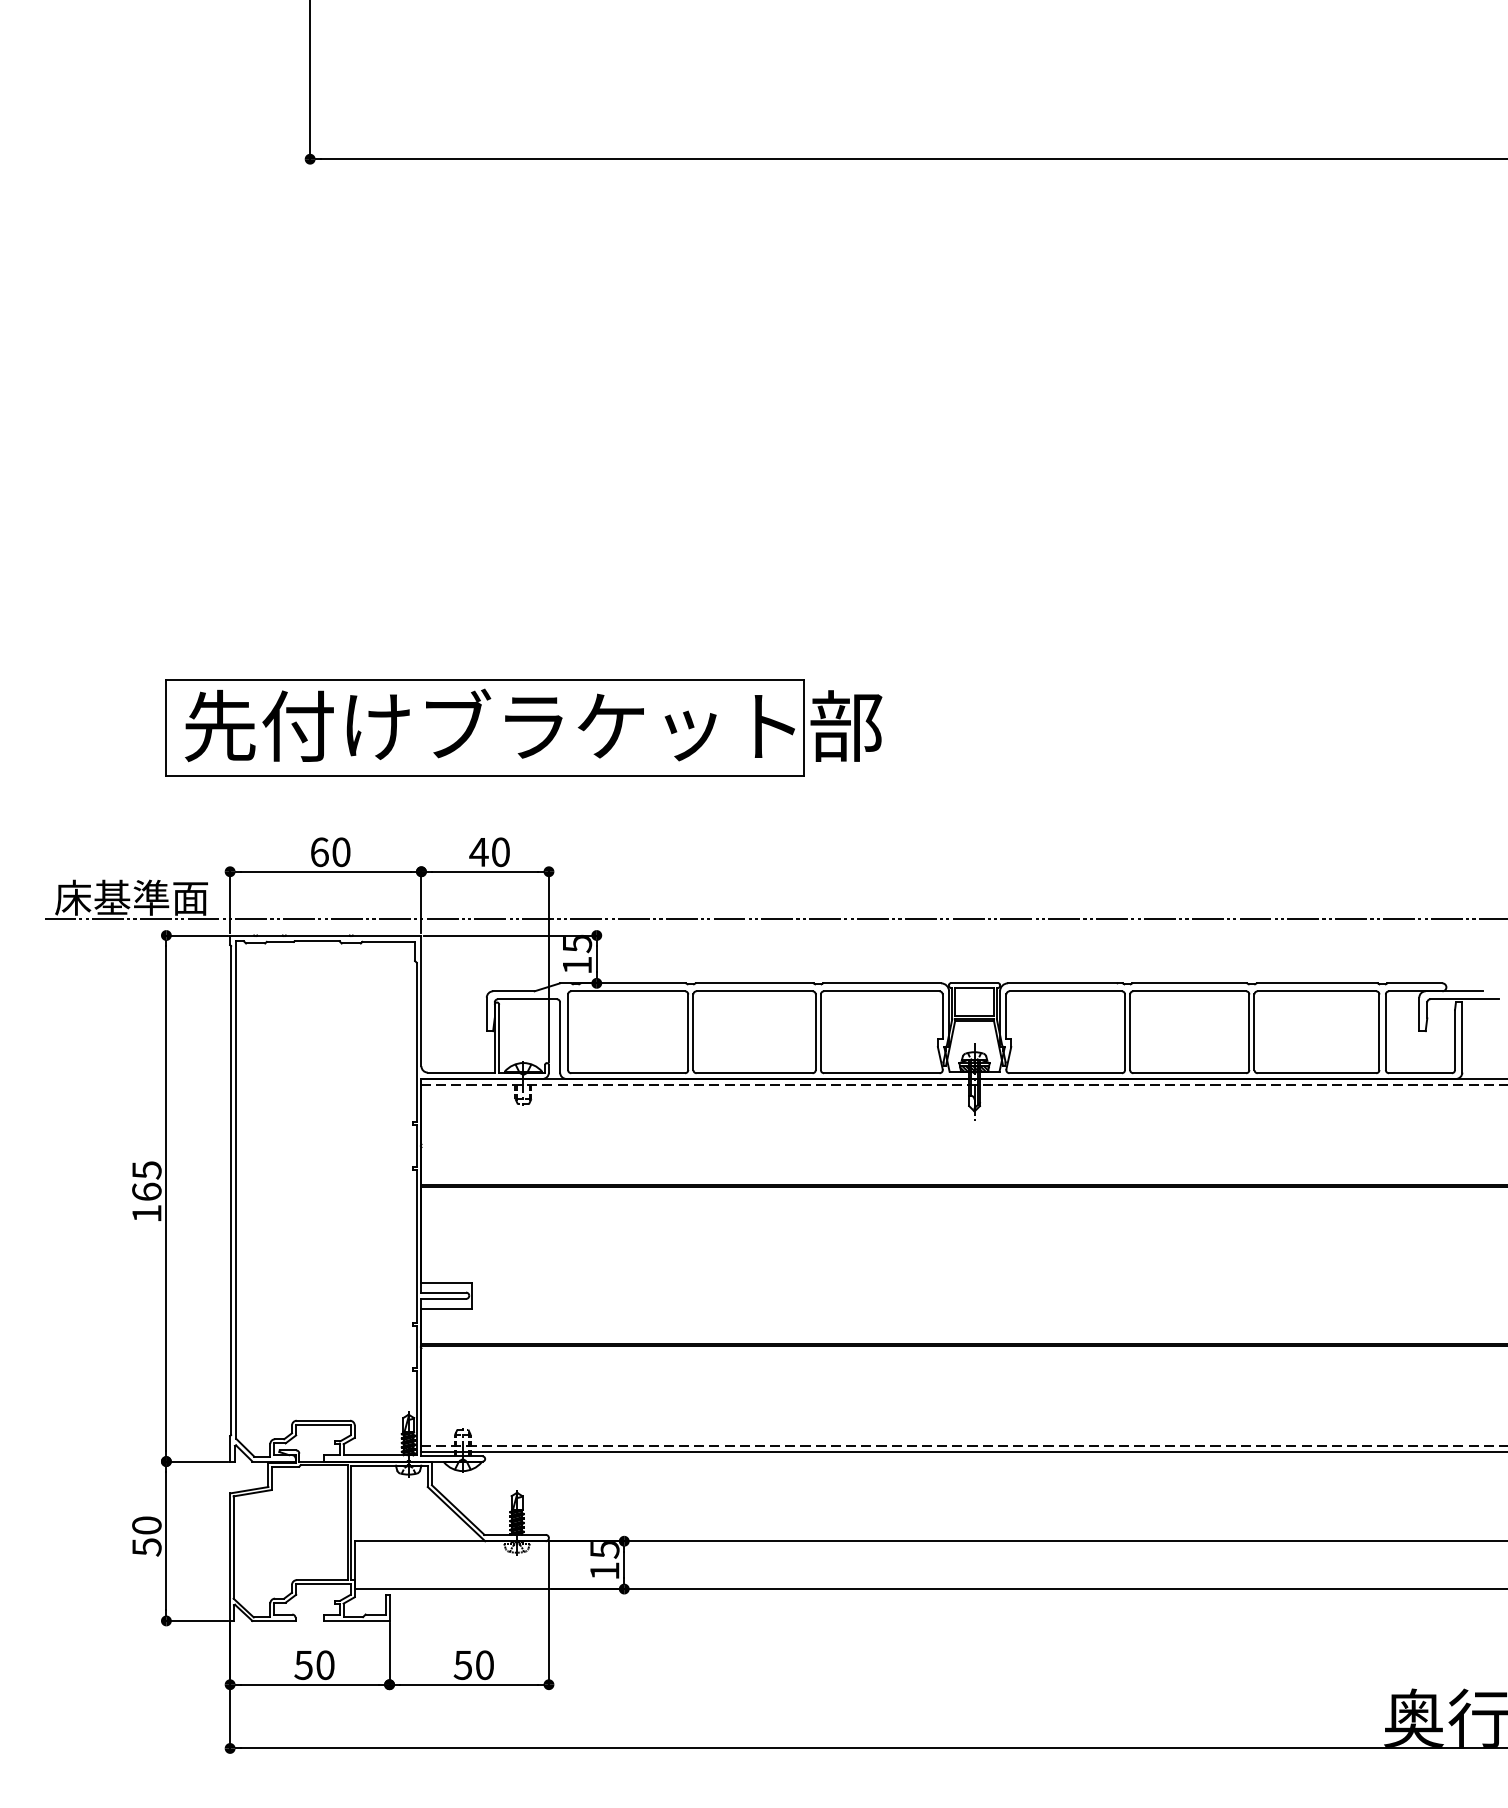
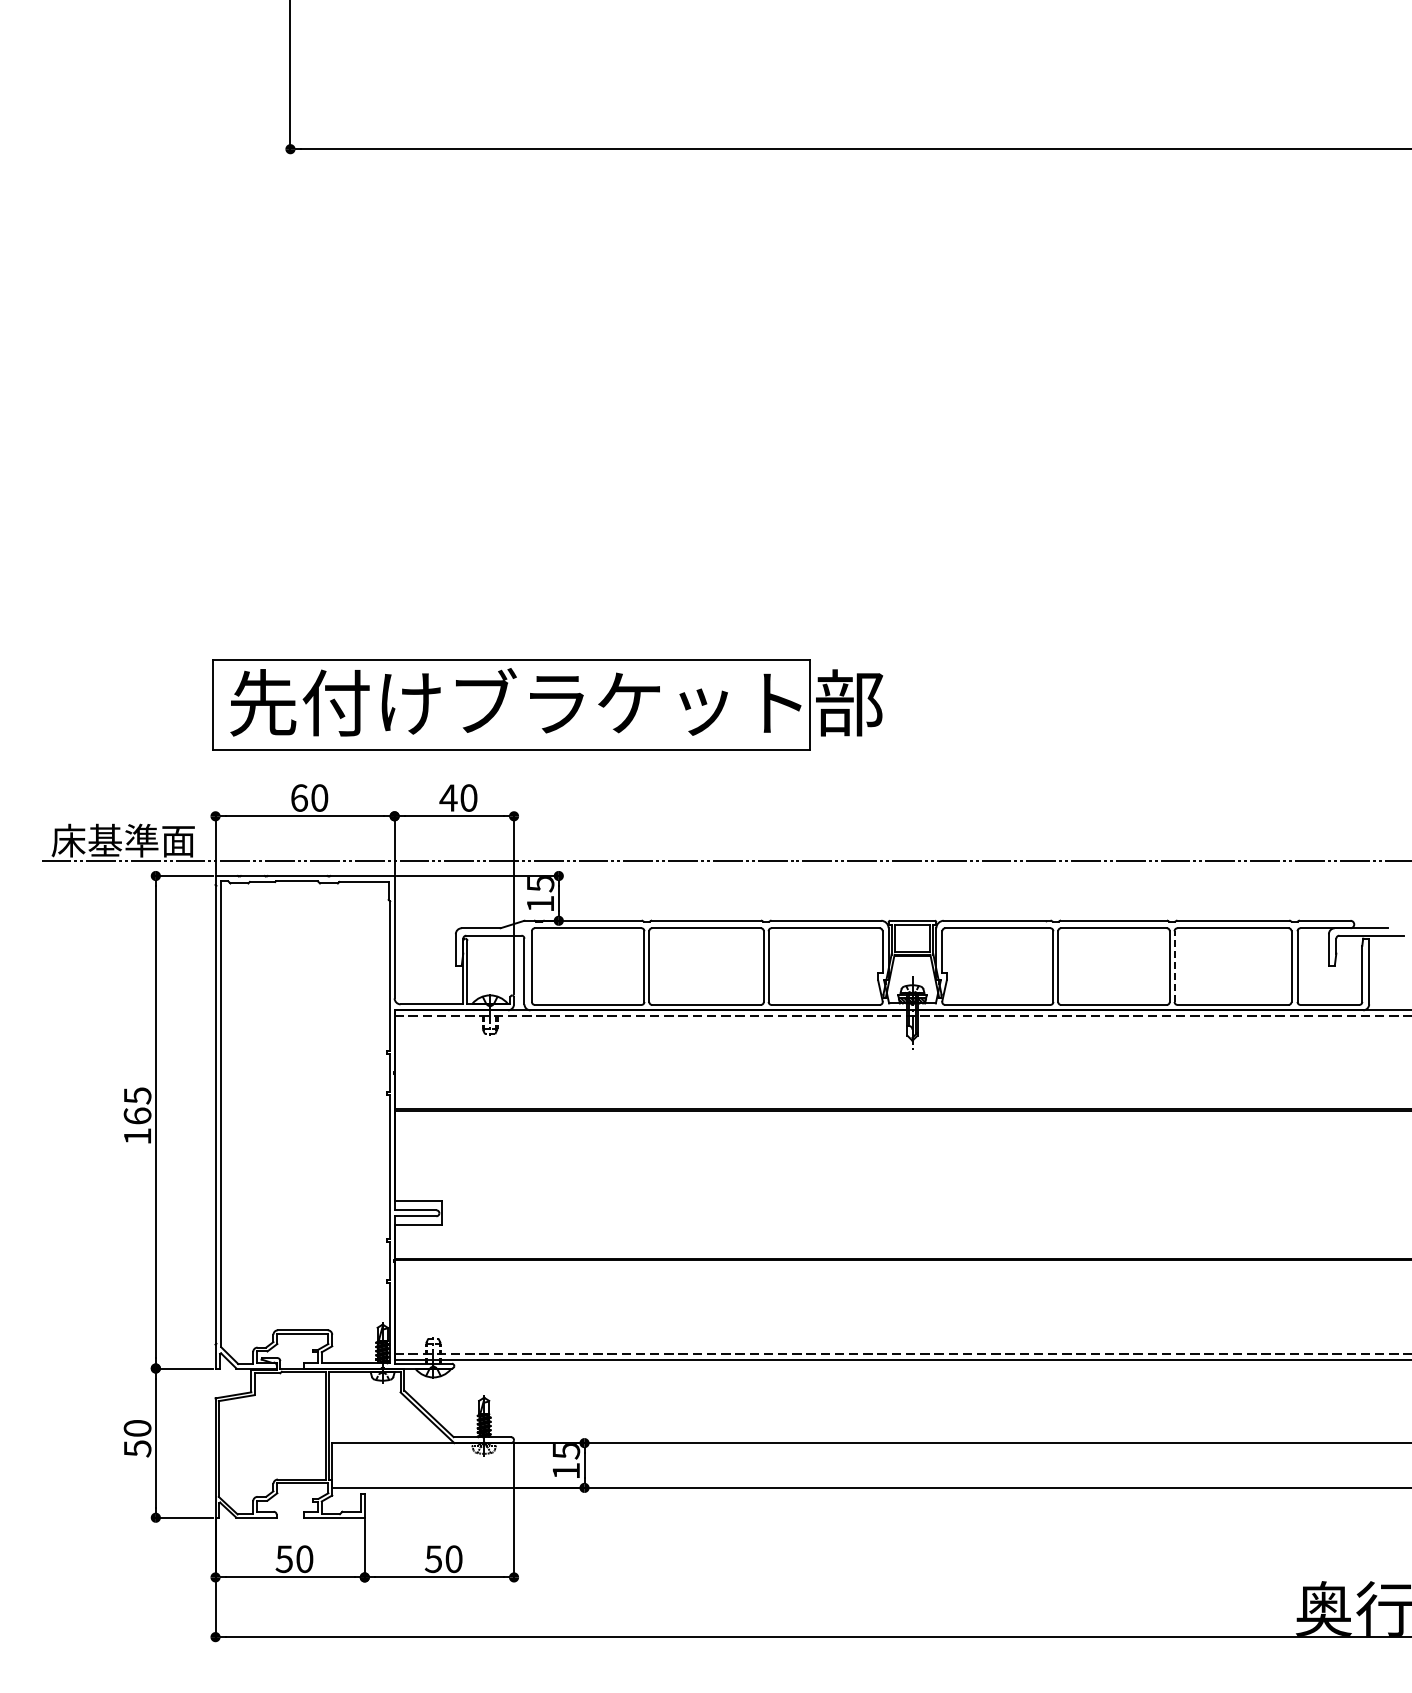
part: (523, 727) -> (547, 704), moved
line: (1254, 1032) -> (1174, 966), solid -> dashed

